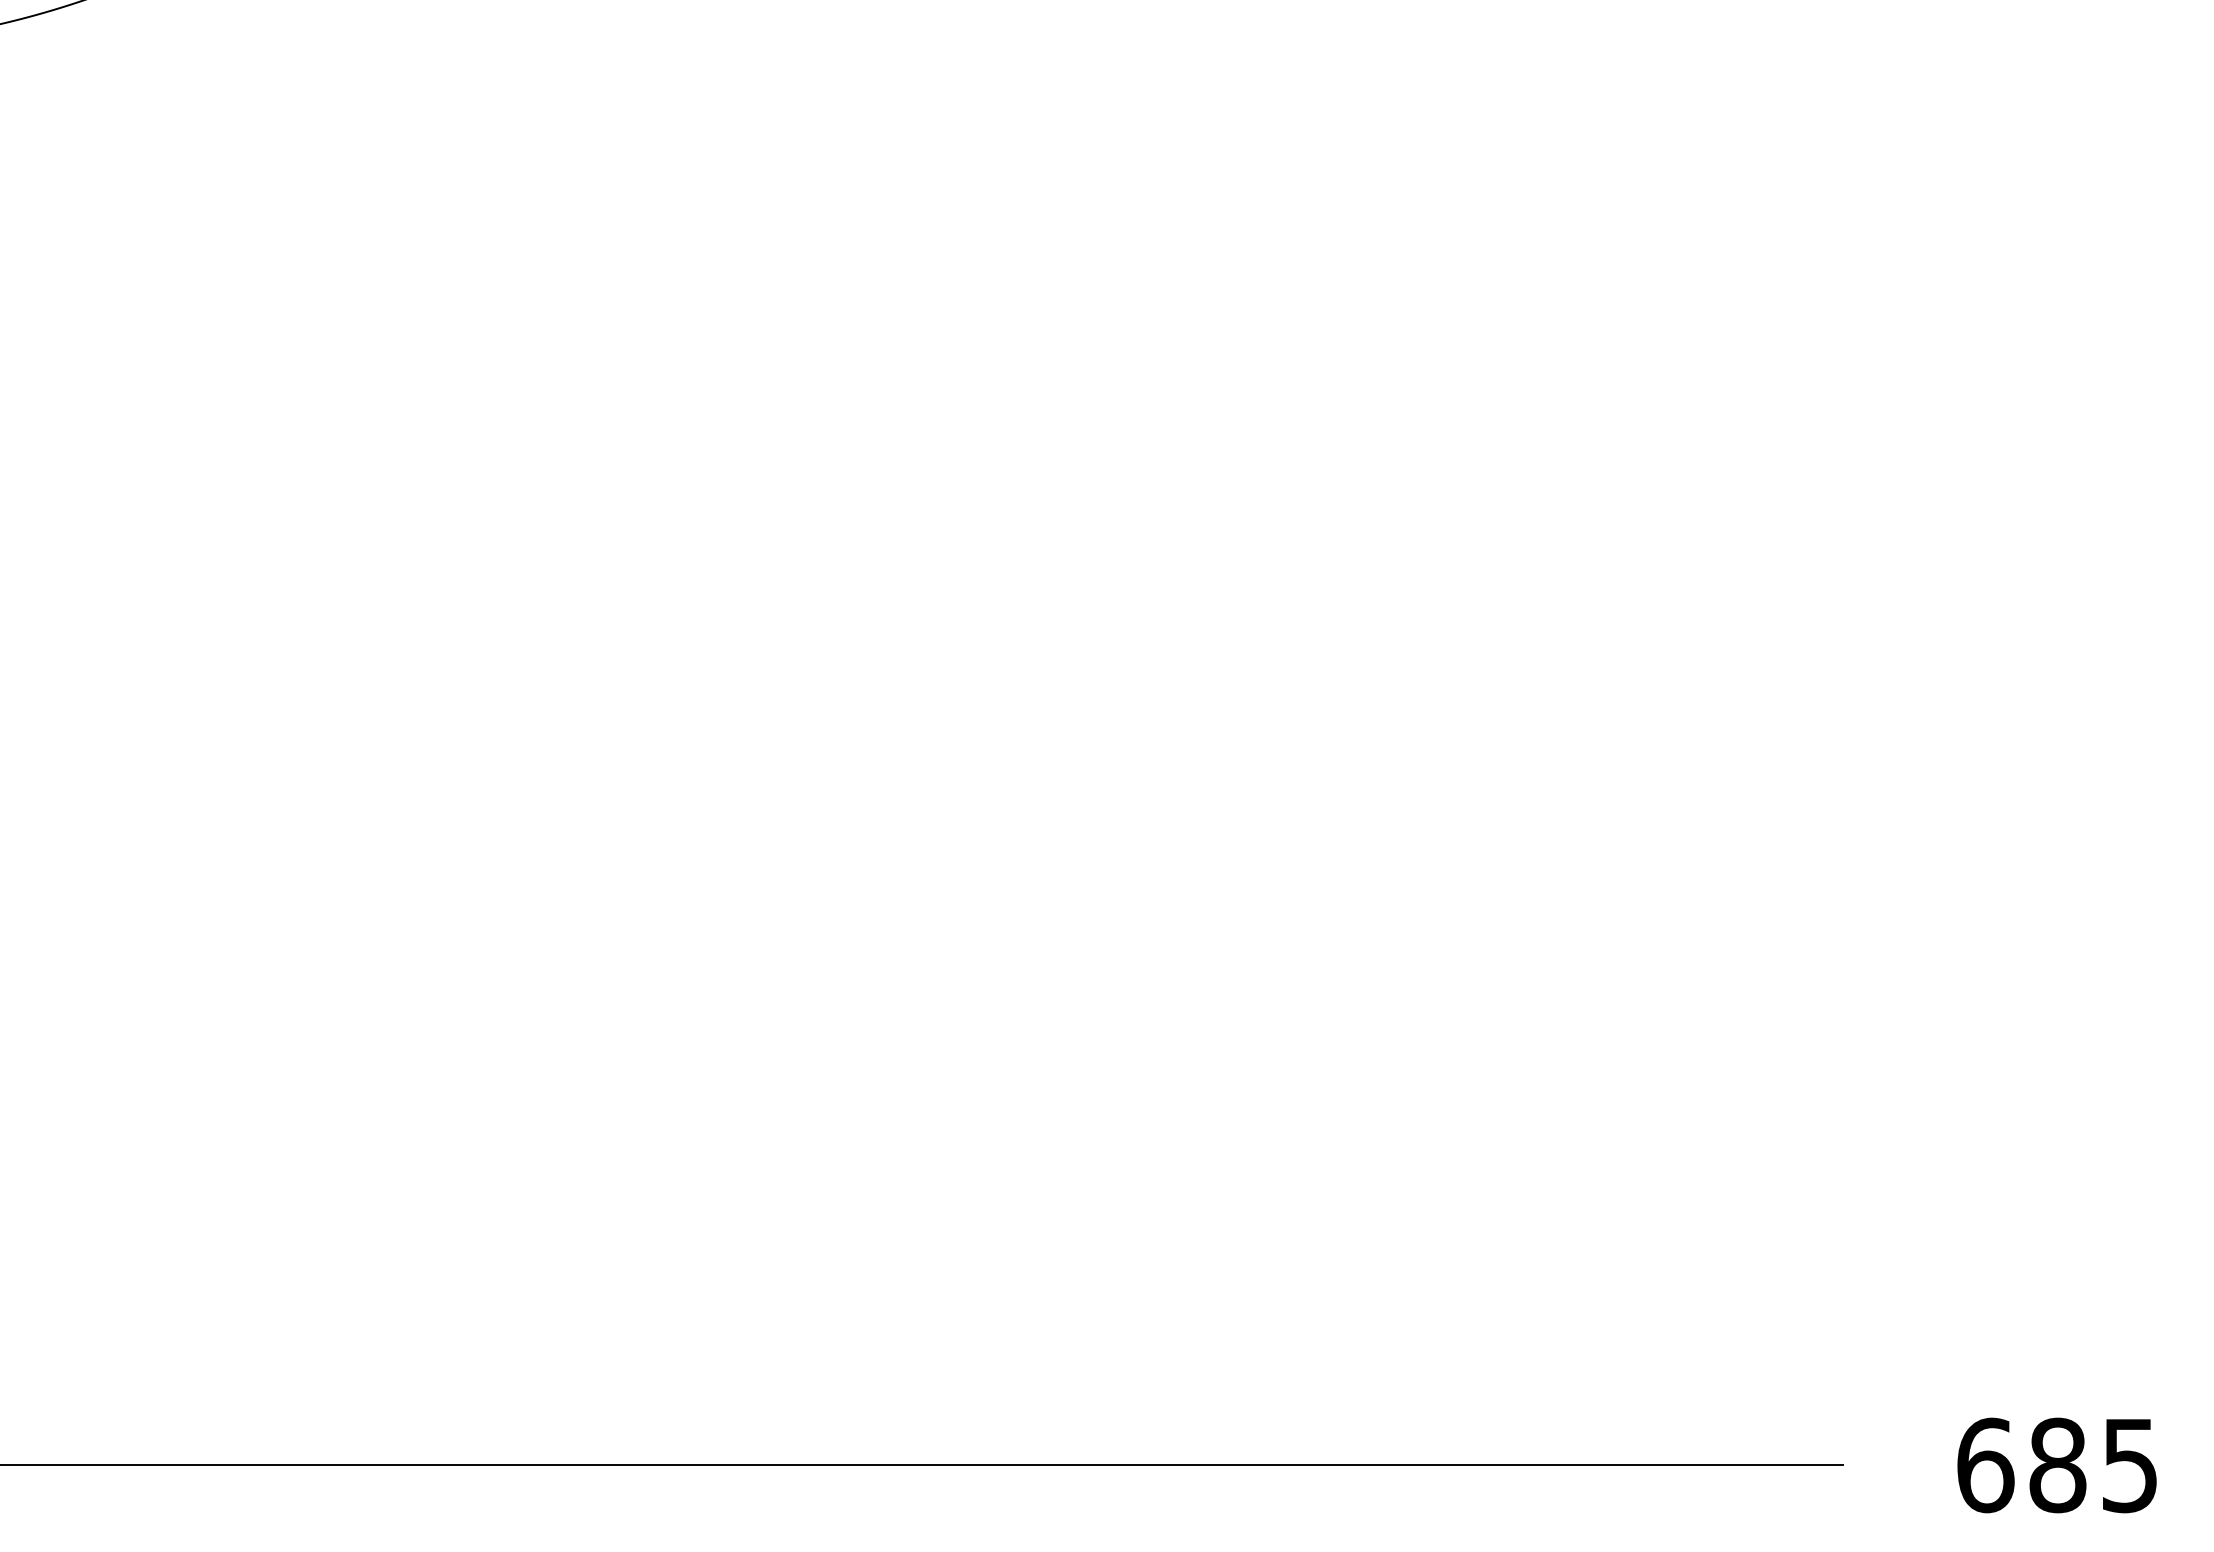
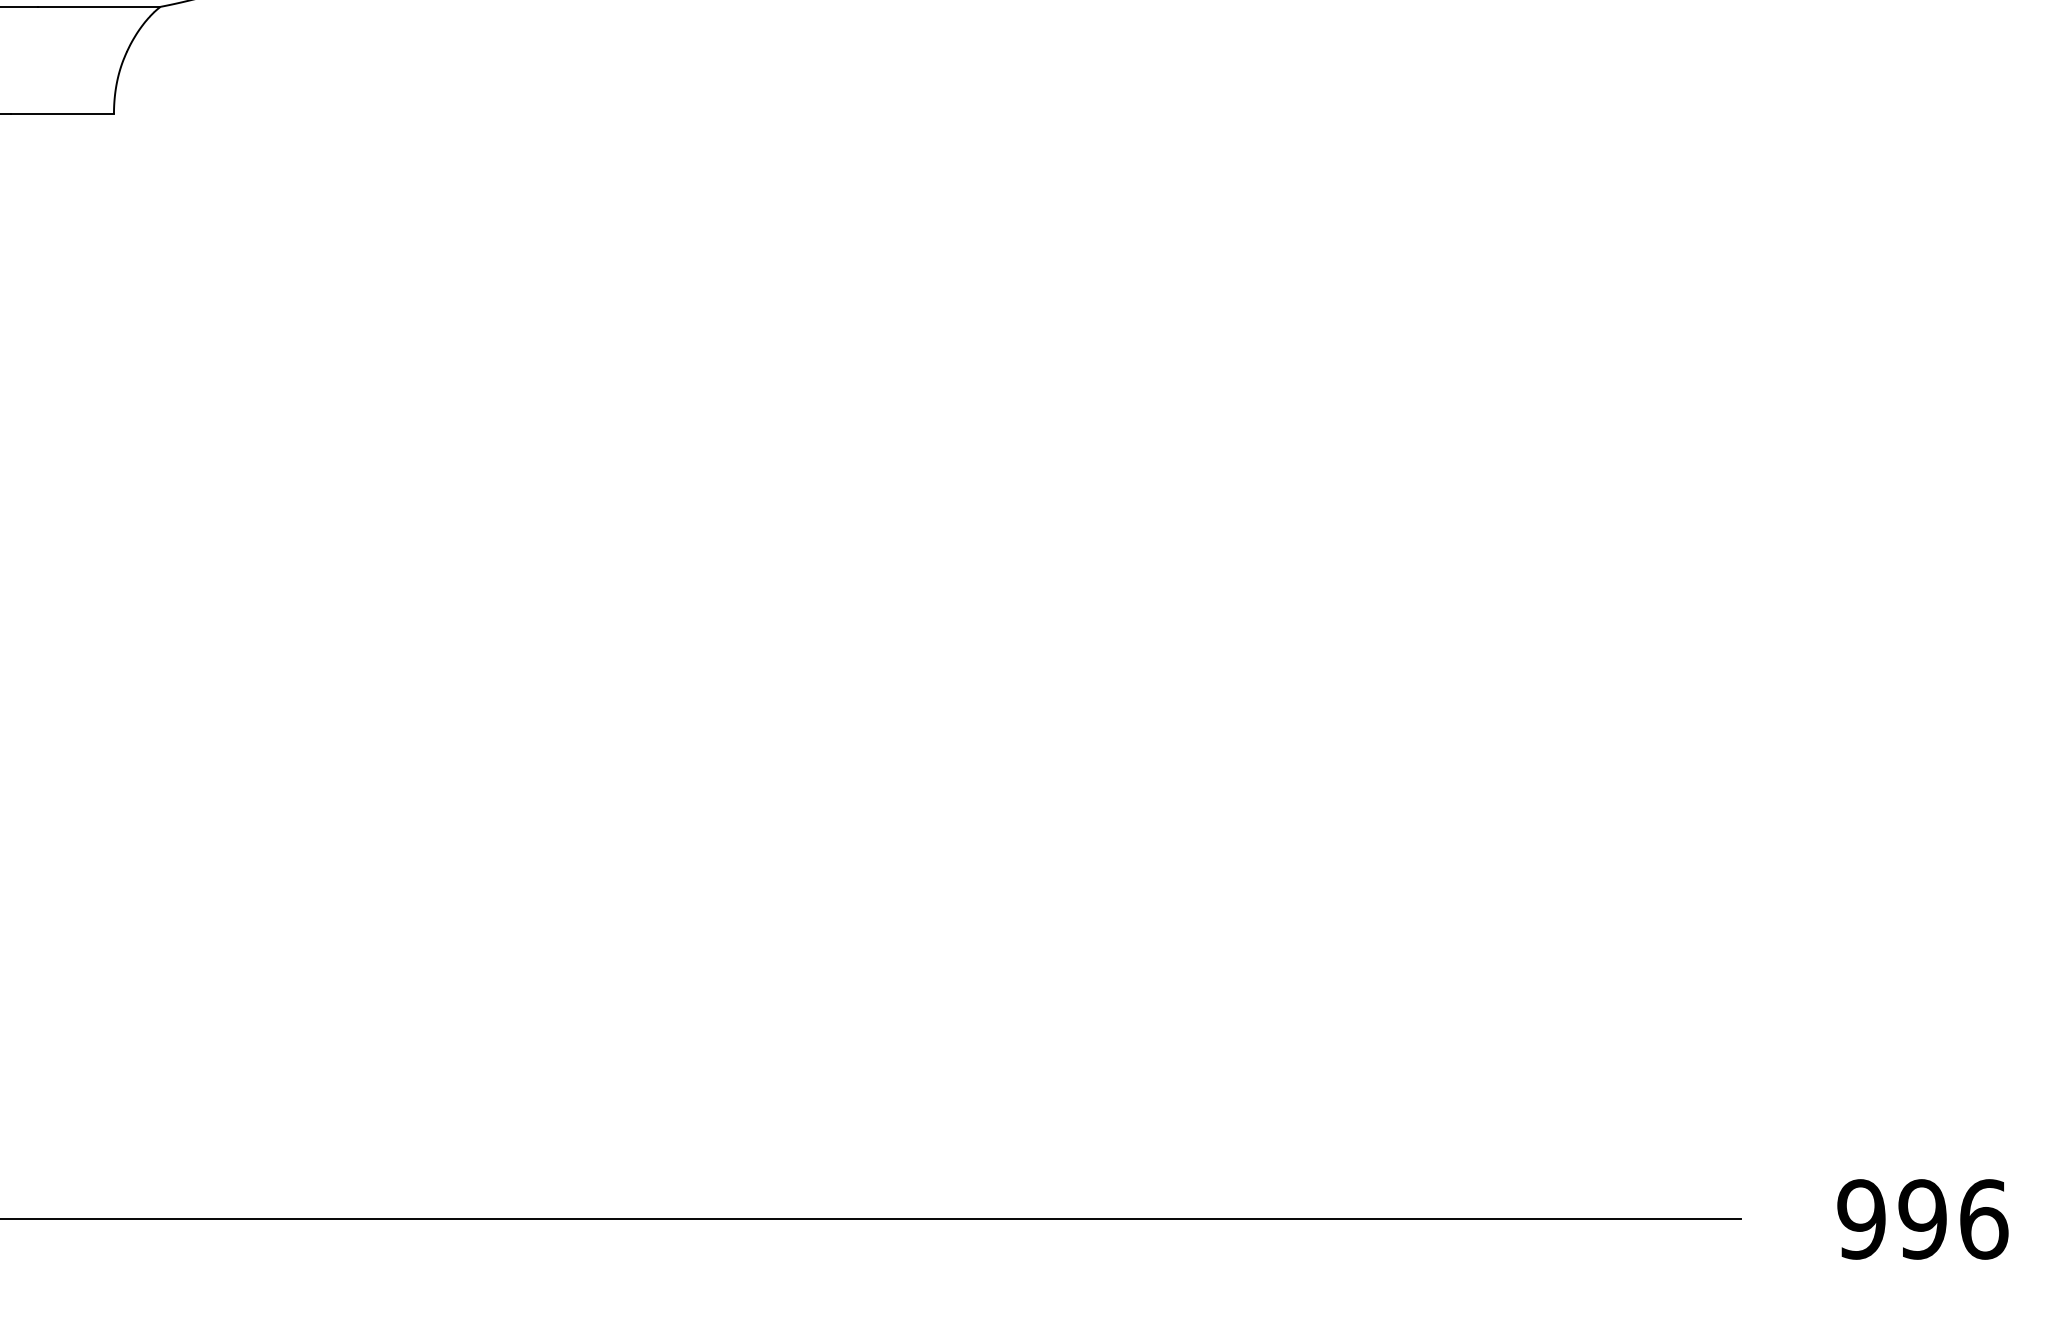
text: (2057, 1465) -> (1922, 1219), 685 -> 996

